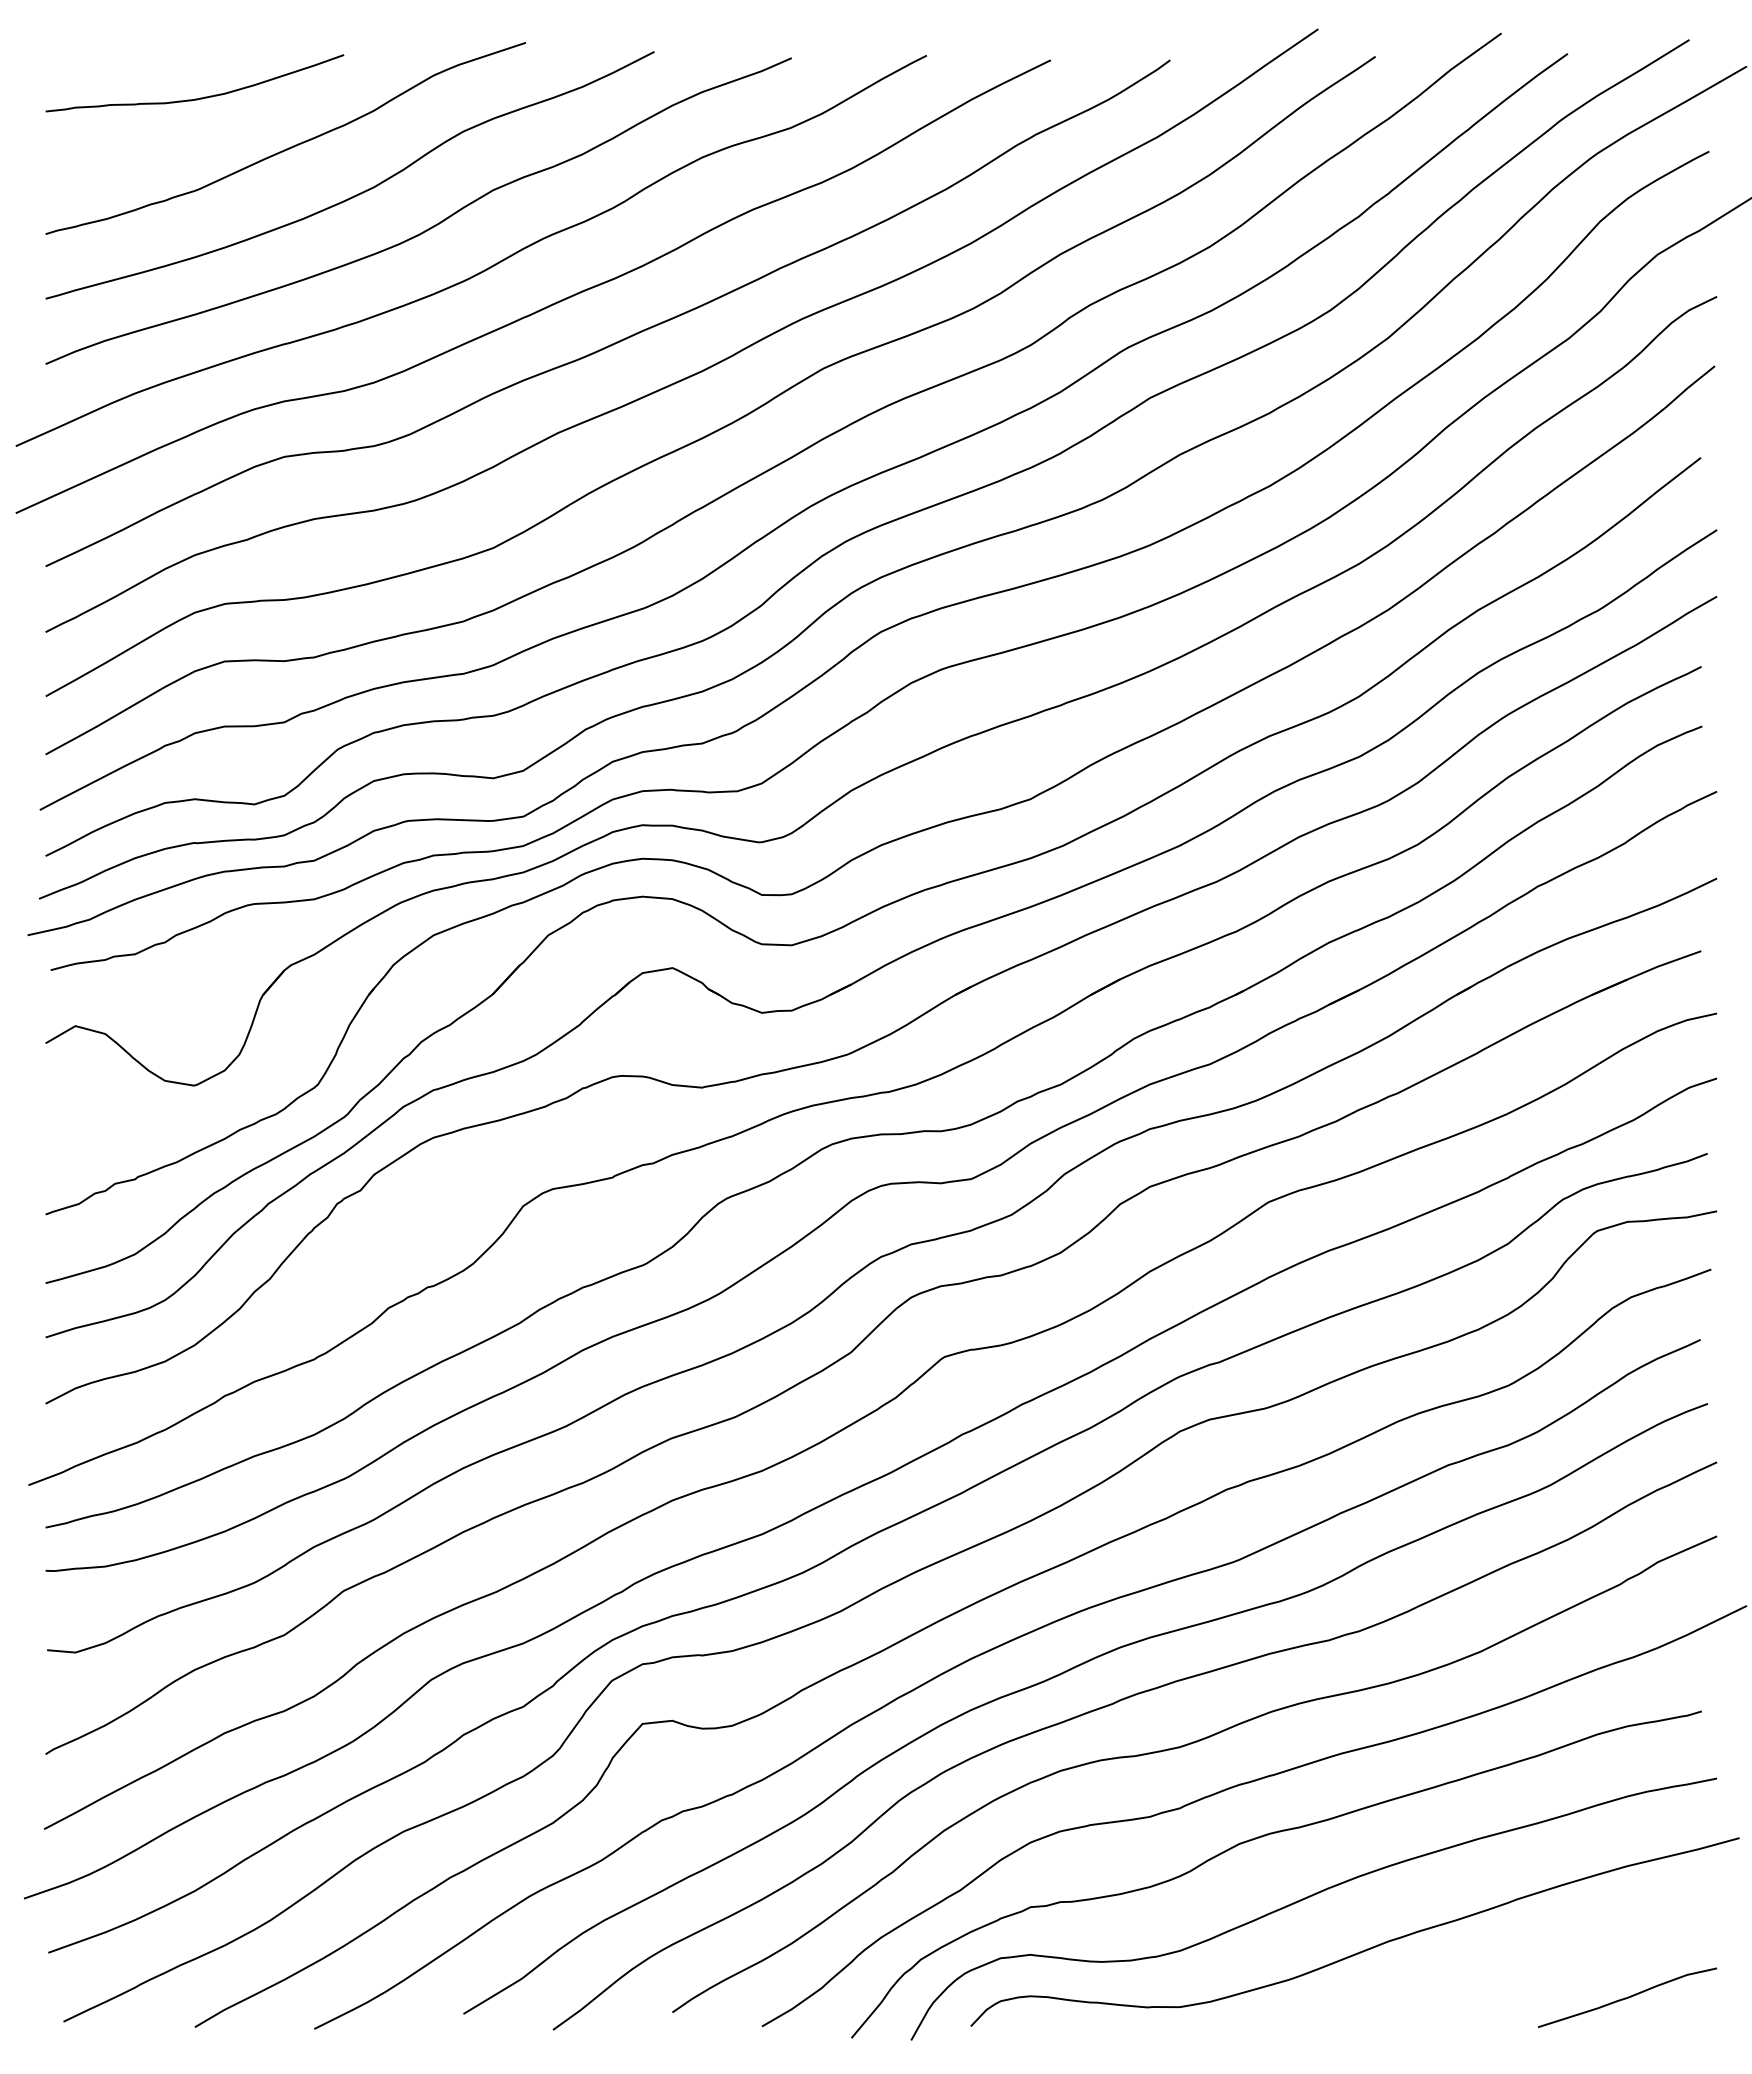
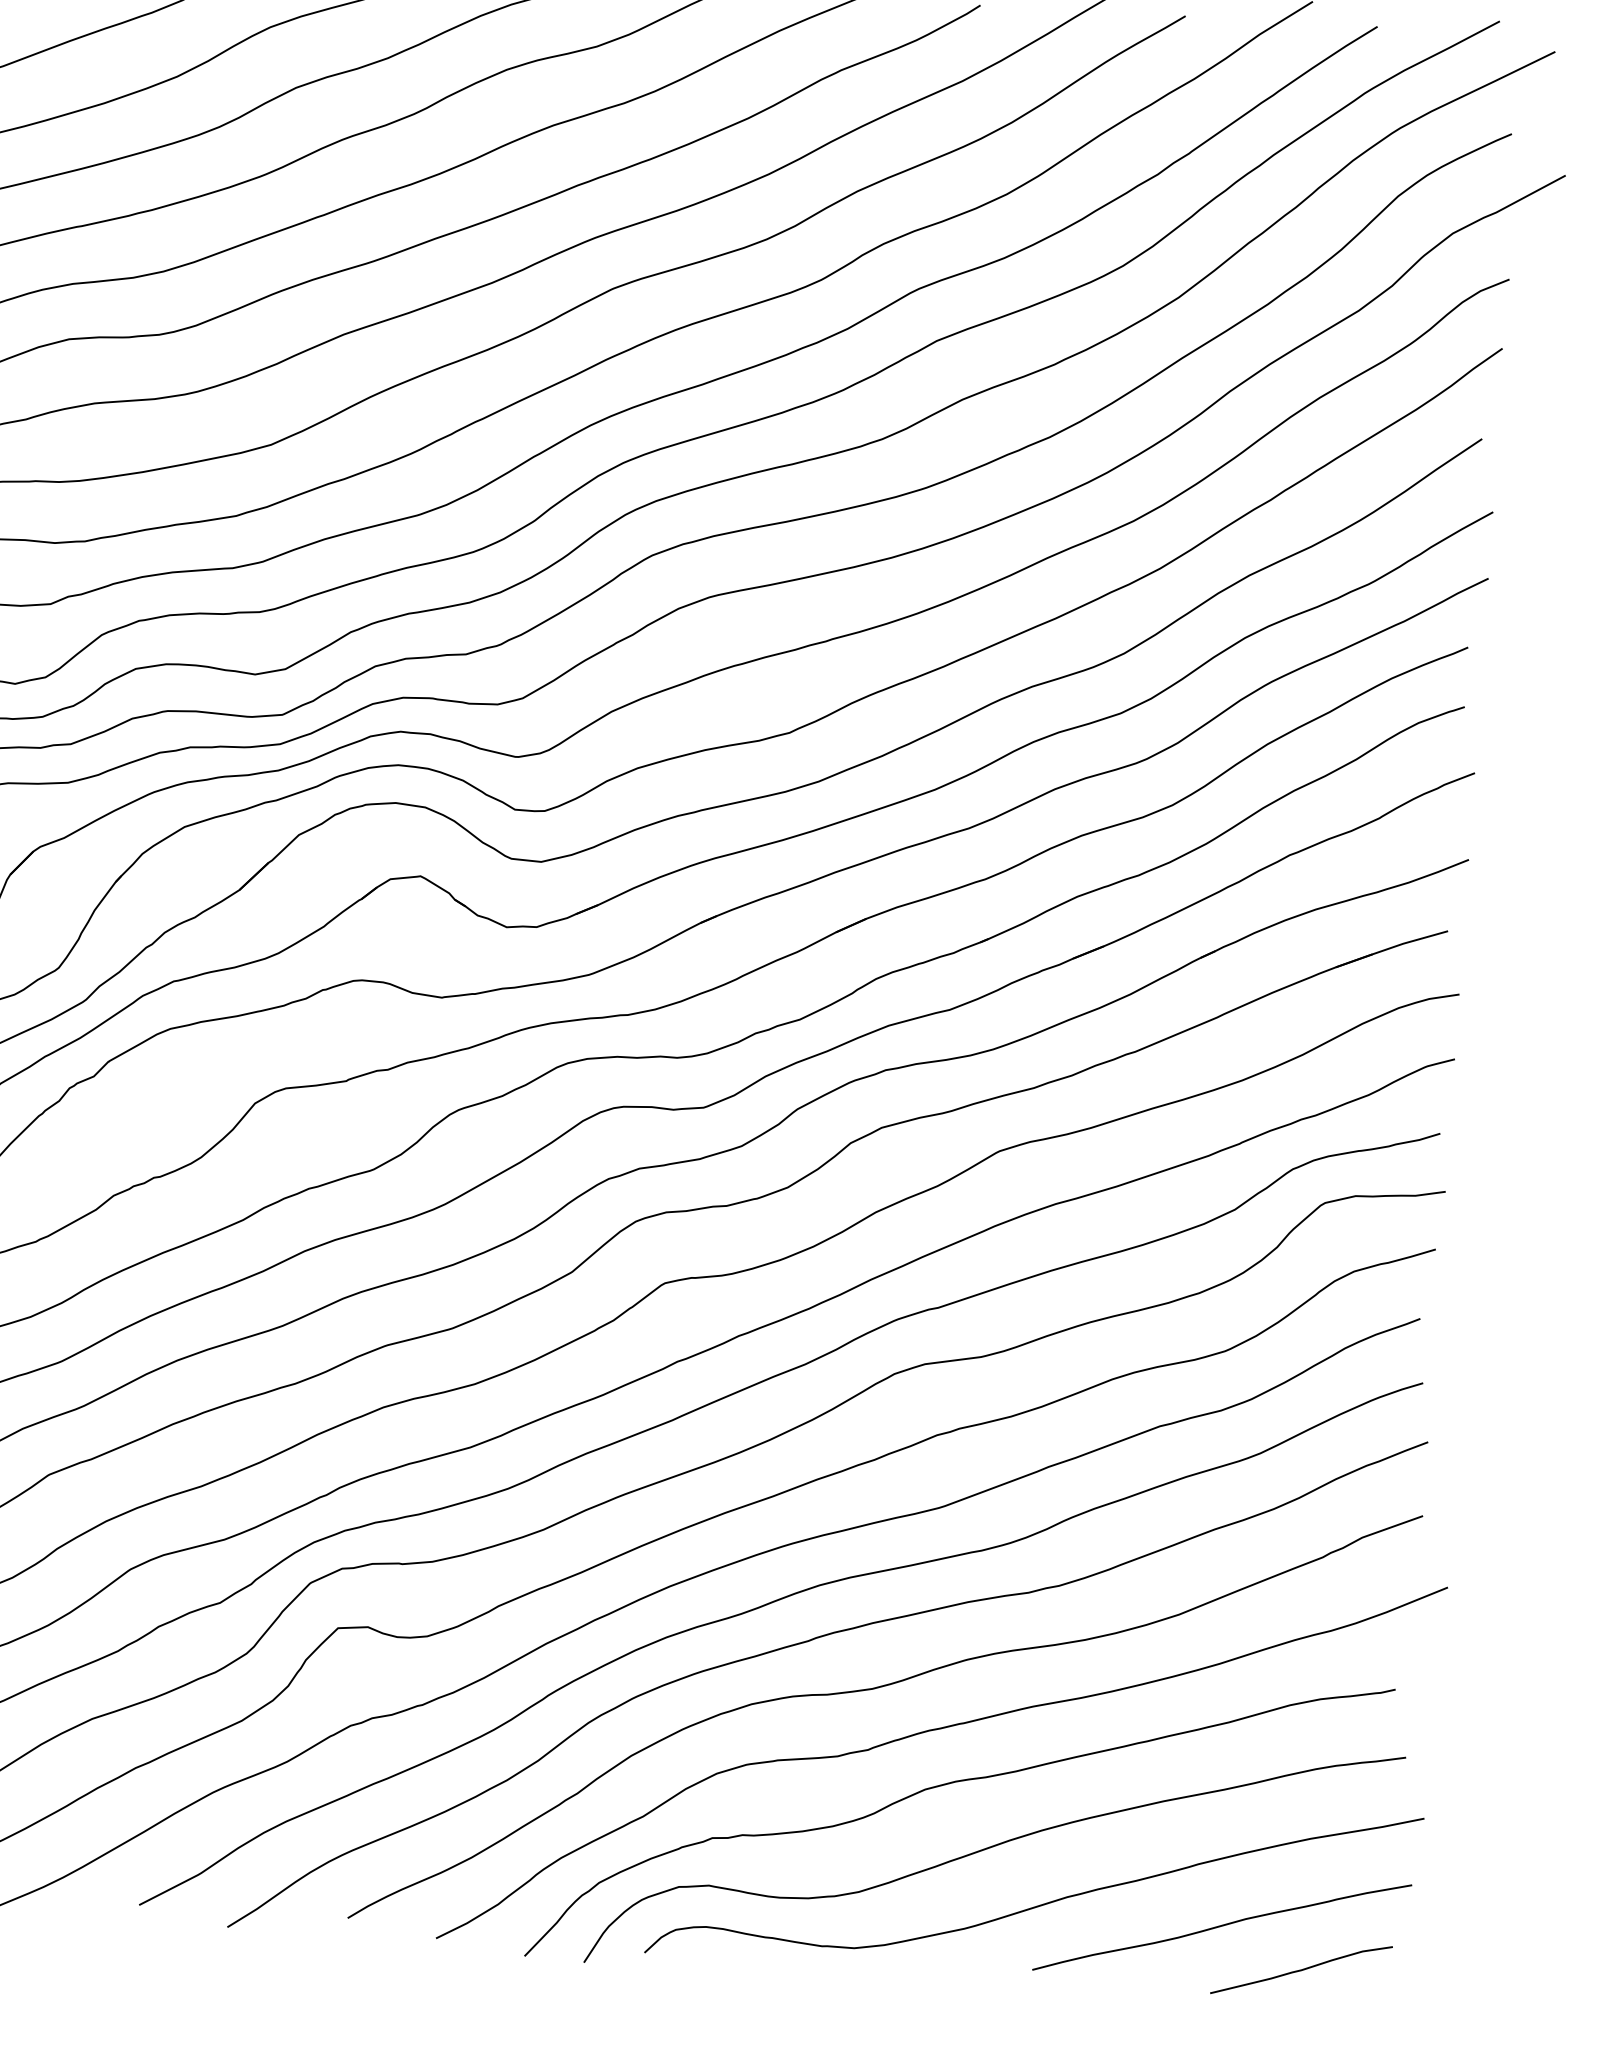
curve: (1544, 1960) -> (1221, 1927), added

